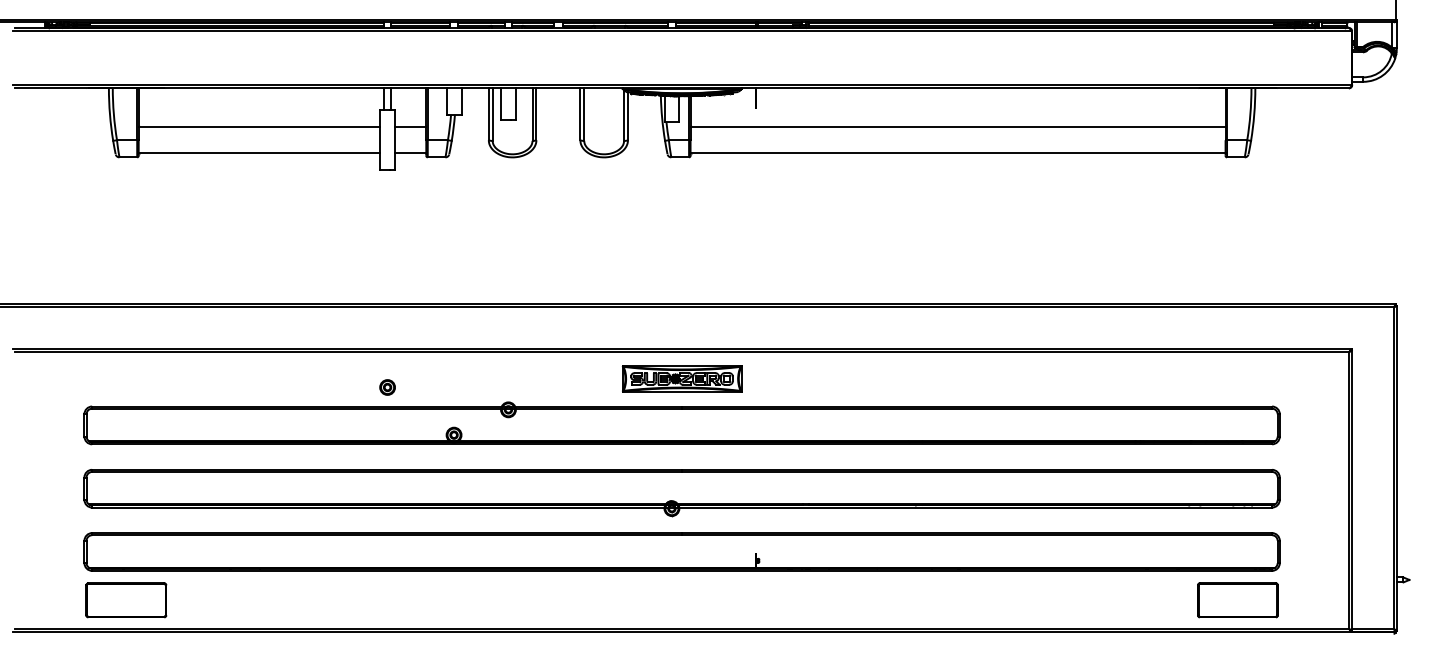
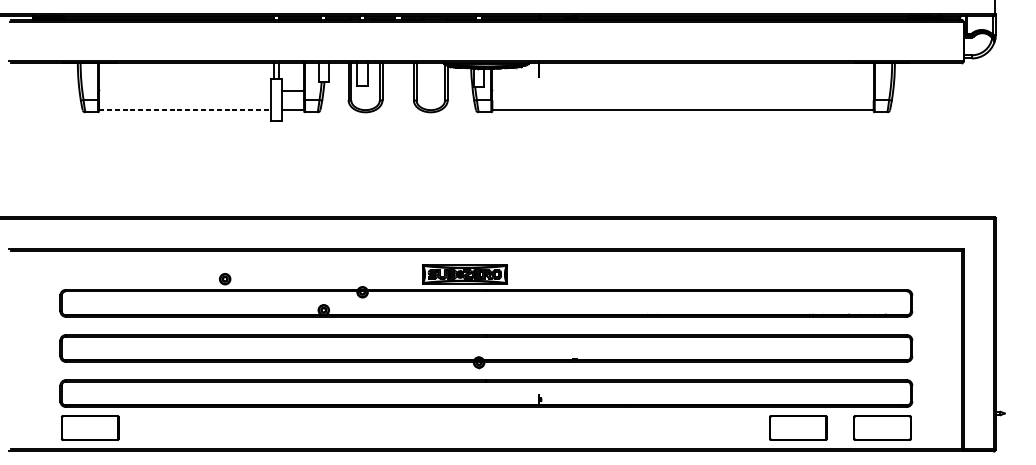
line: (259, 127) -> (185, 91), removed
line: (957, 127) -> (682, 91), removed
line: (259, 153) -> (185, 109), solid -> dashed
part: (681, 378) -> (464, 274), moved
part: (387, 387) -> (225, 279), moved
part: (1119, 600) -> (798, 428), added

